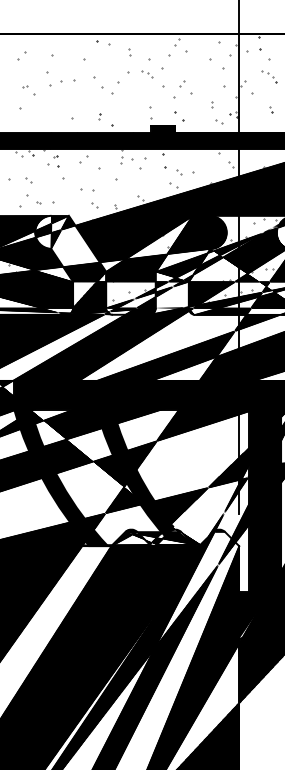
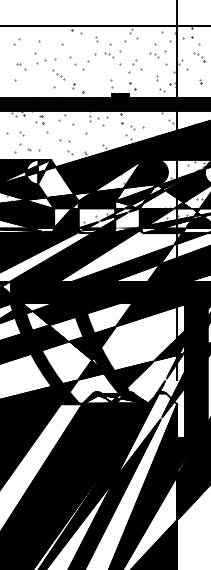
part: (208, 74) -> (154, 55), added
part: (79, 101) -> (58, 75), added

